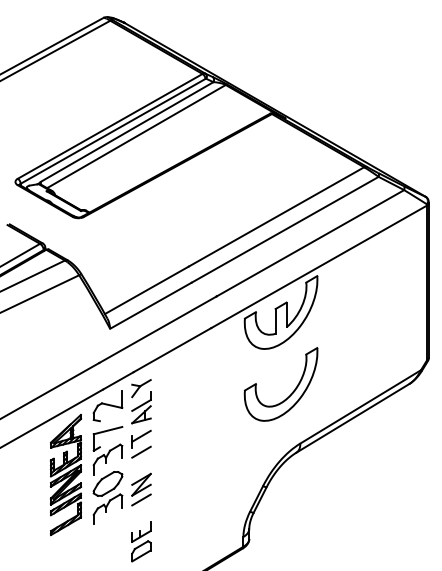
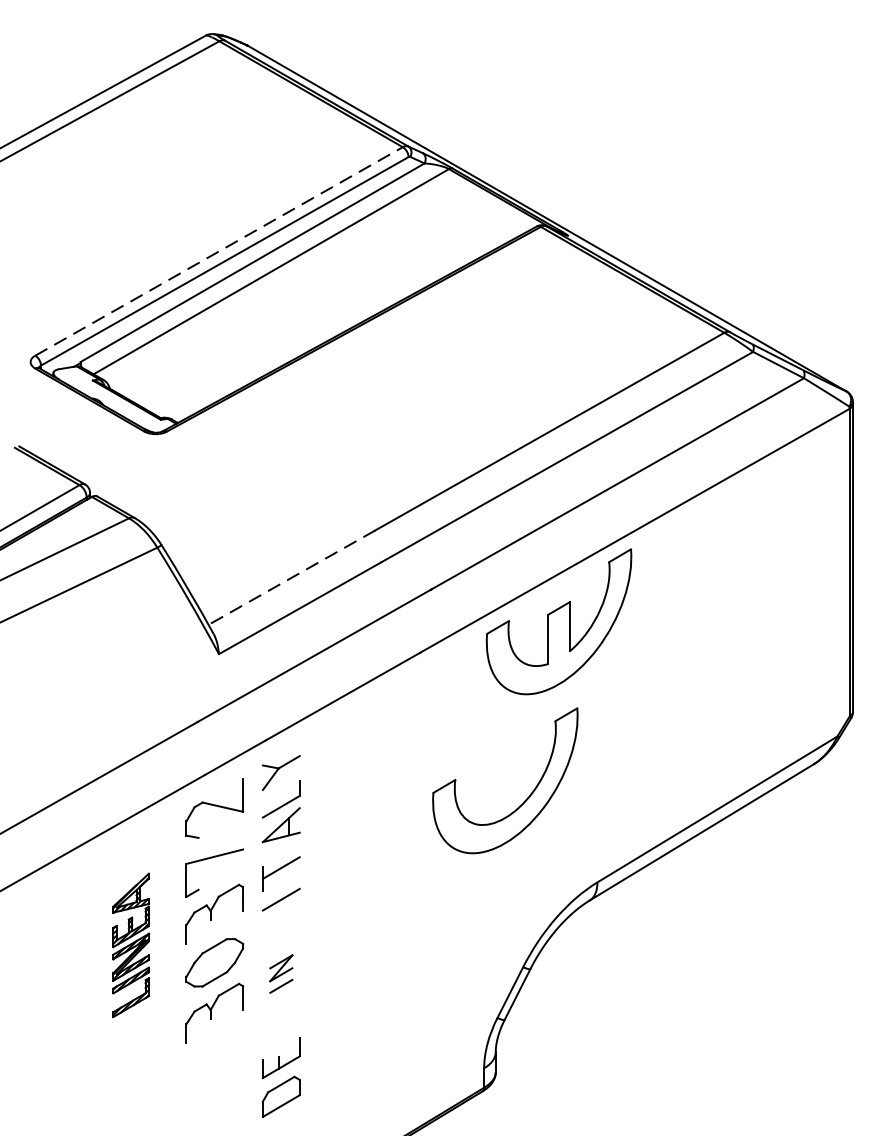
line: (110, 126) -> (219, 251), solid -> dashed
line: (146, 290) -> (291, 577), solid -> dashed
part: (291, 392) -> (526, 796), moved
part: (65, 475) -> (130, 946), size x0.6
part: (141, 489) -> (281, 973), size x0.6

